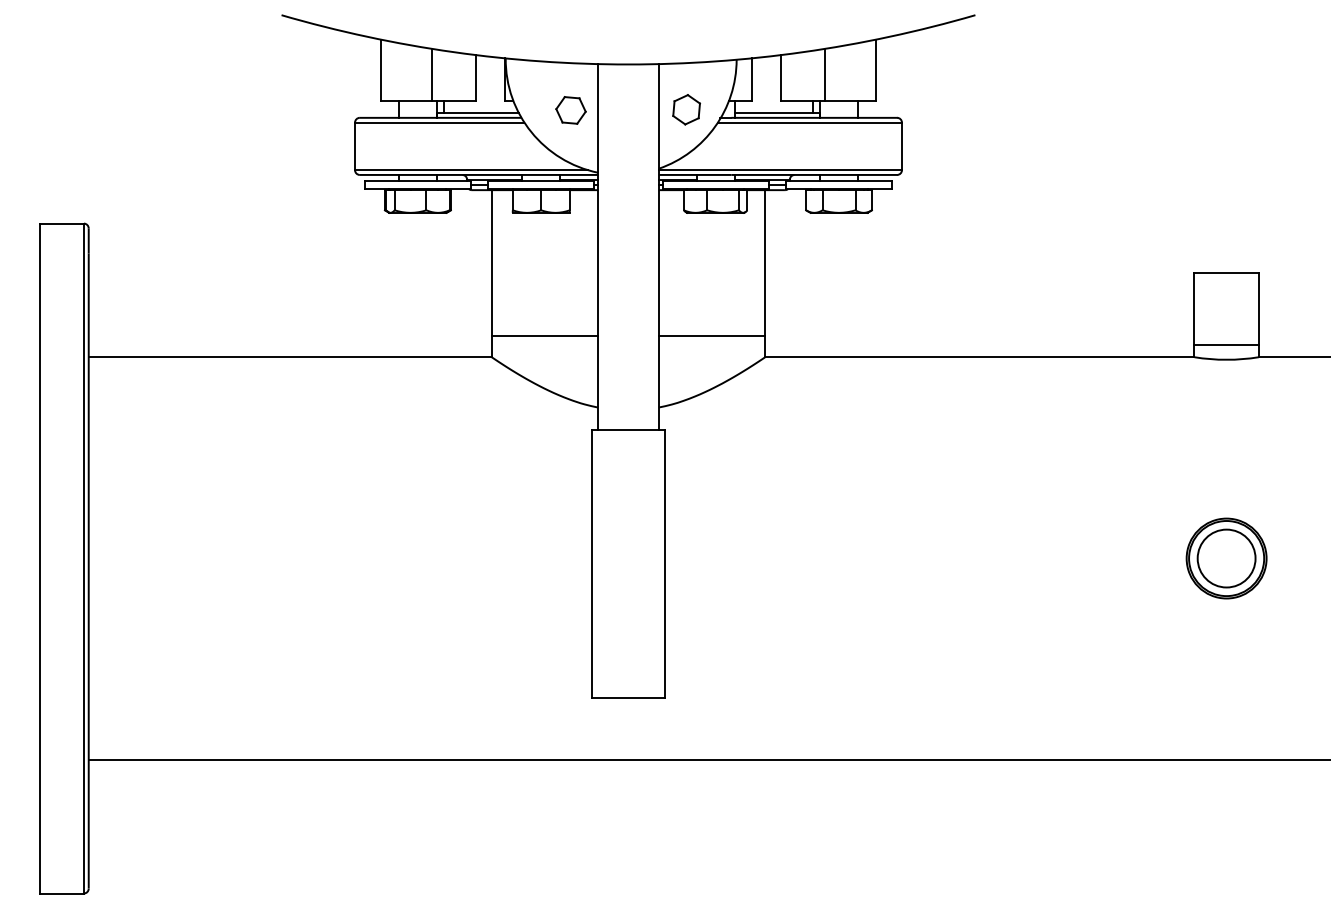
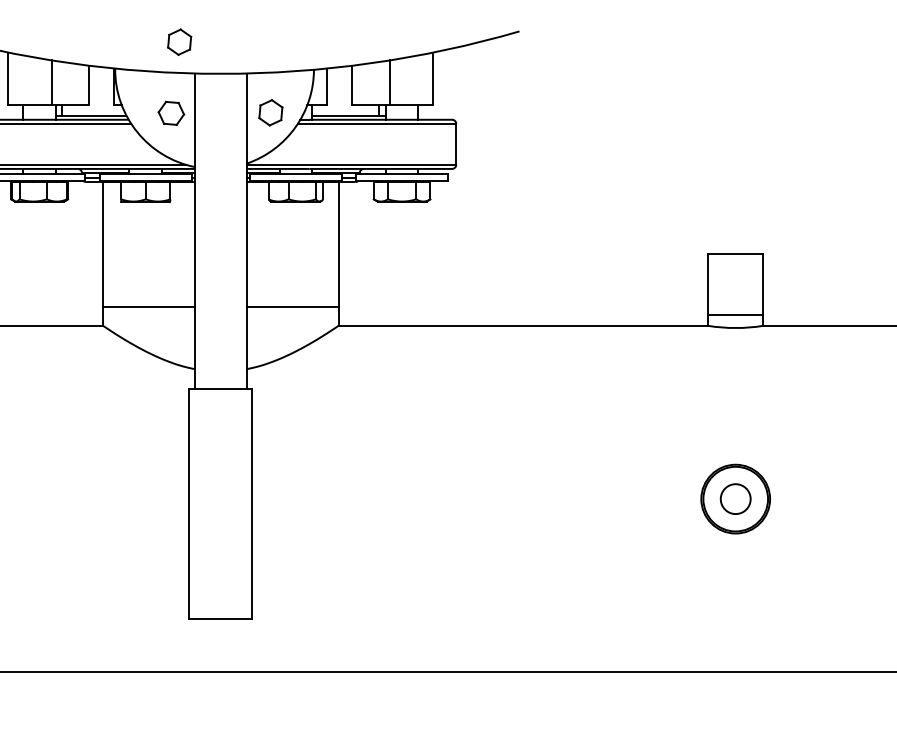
part: (580, 27) -> (179, 41), added
circle: (1226, 558) -> (735, 499), size x0.6

